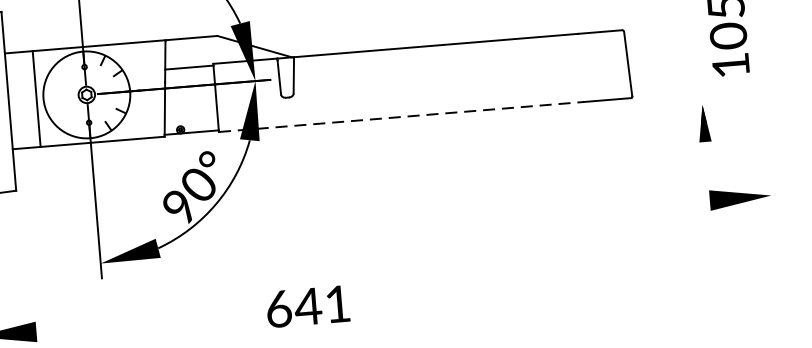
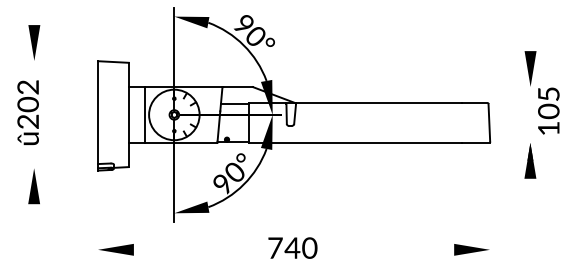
line: (401, 116) -> (355, 142), dashed -> solid
part: (704, 122) -> (530, 160), size x1.67
part: (739, 197) -> (471, 249), moved
text: (308, 305) -> (292, 247), 641 -> 740

